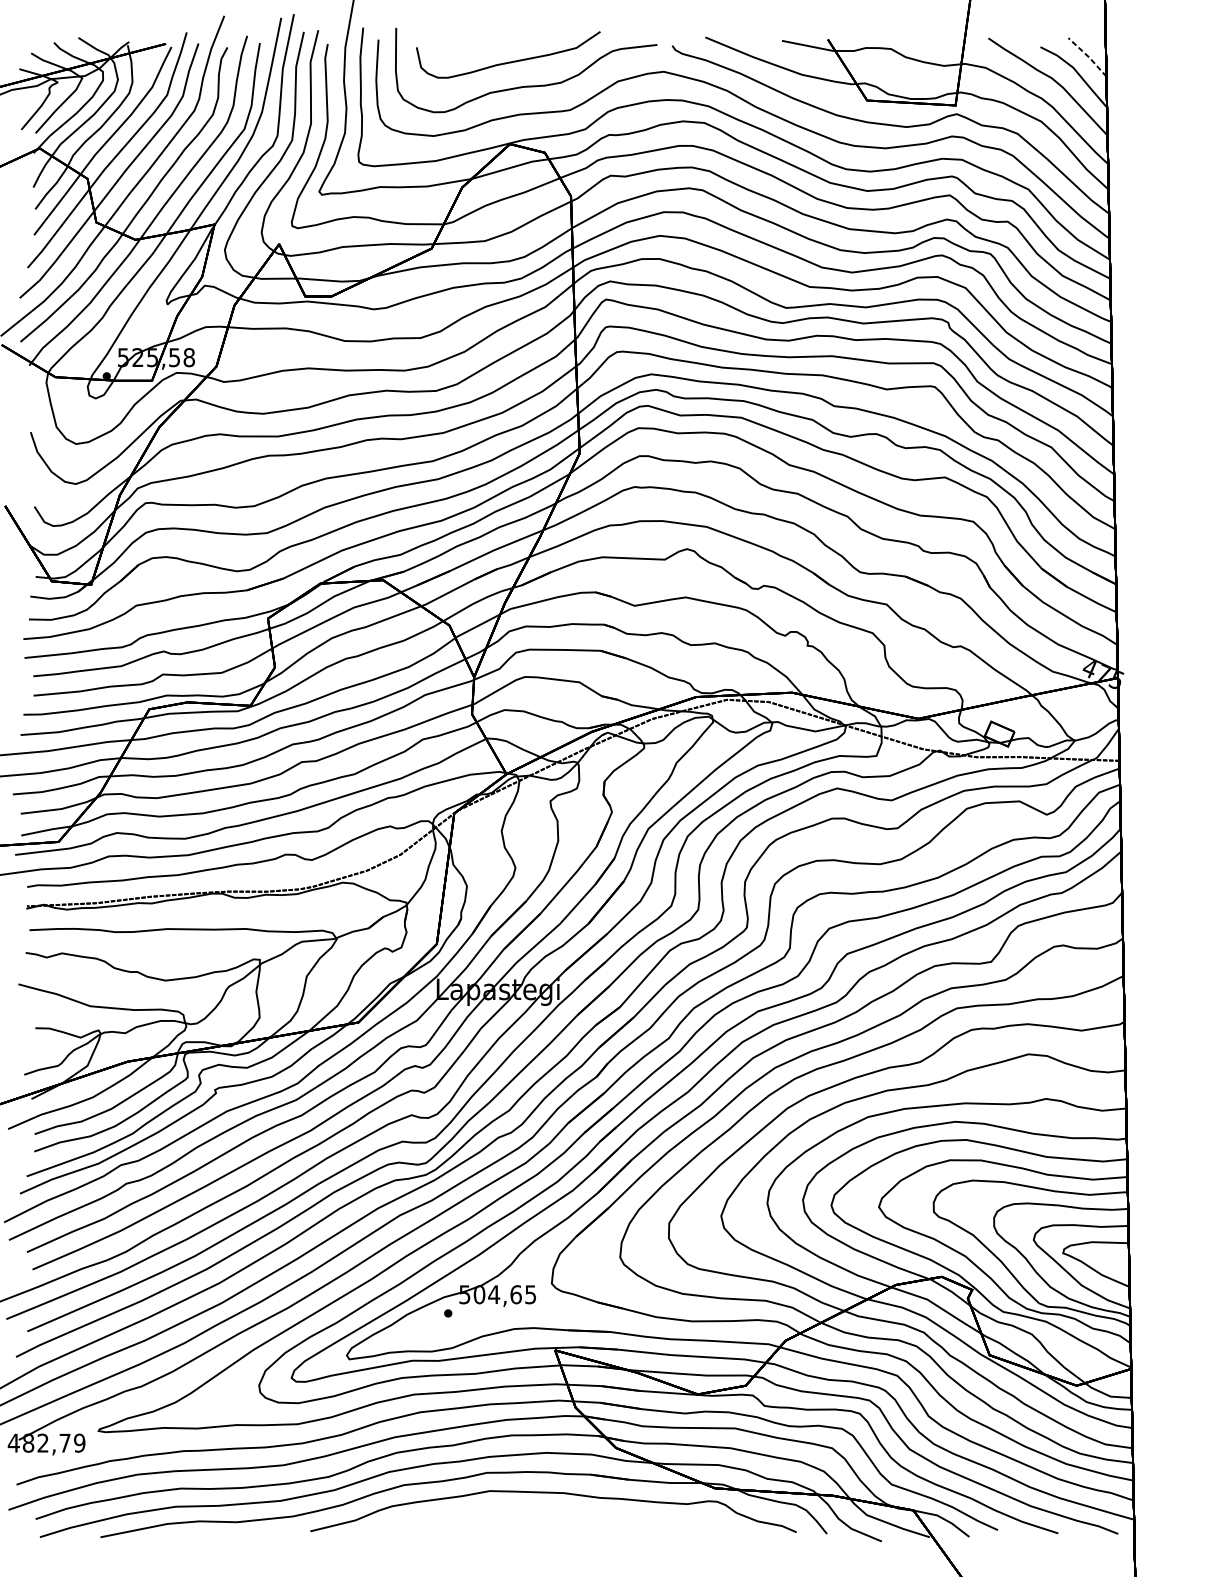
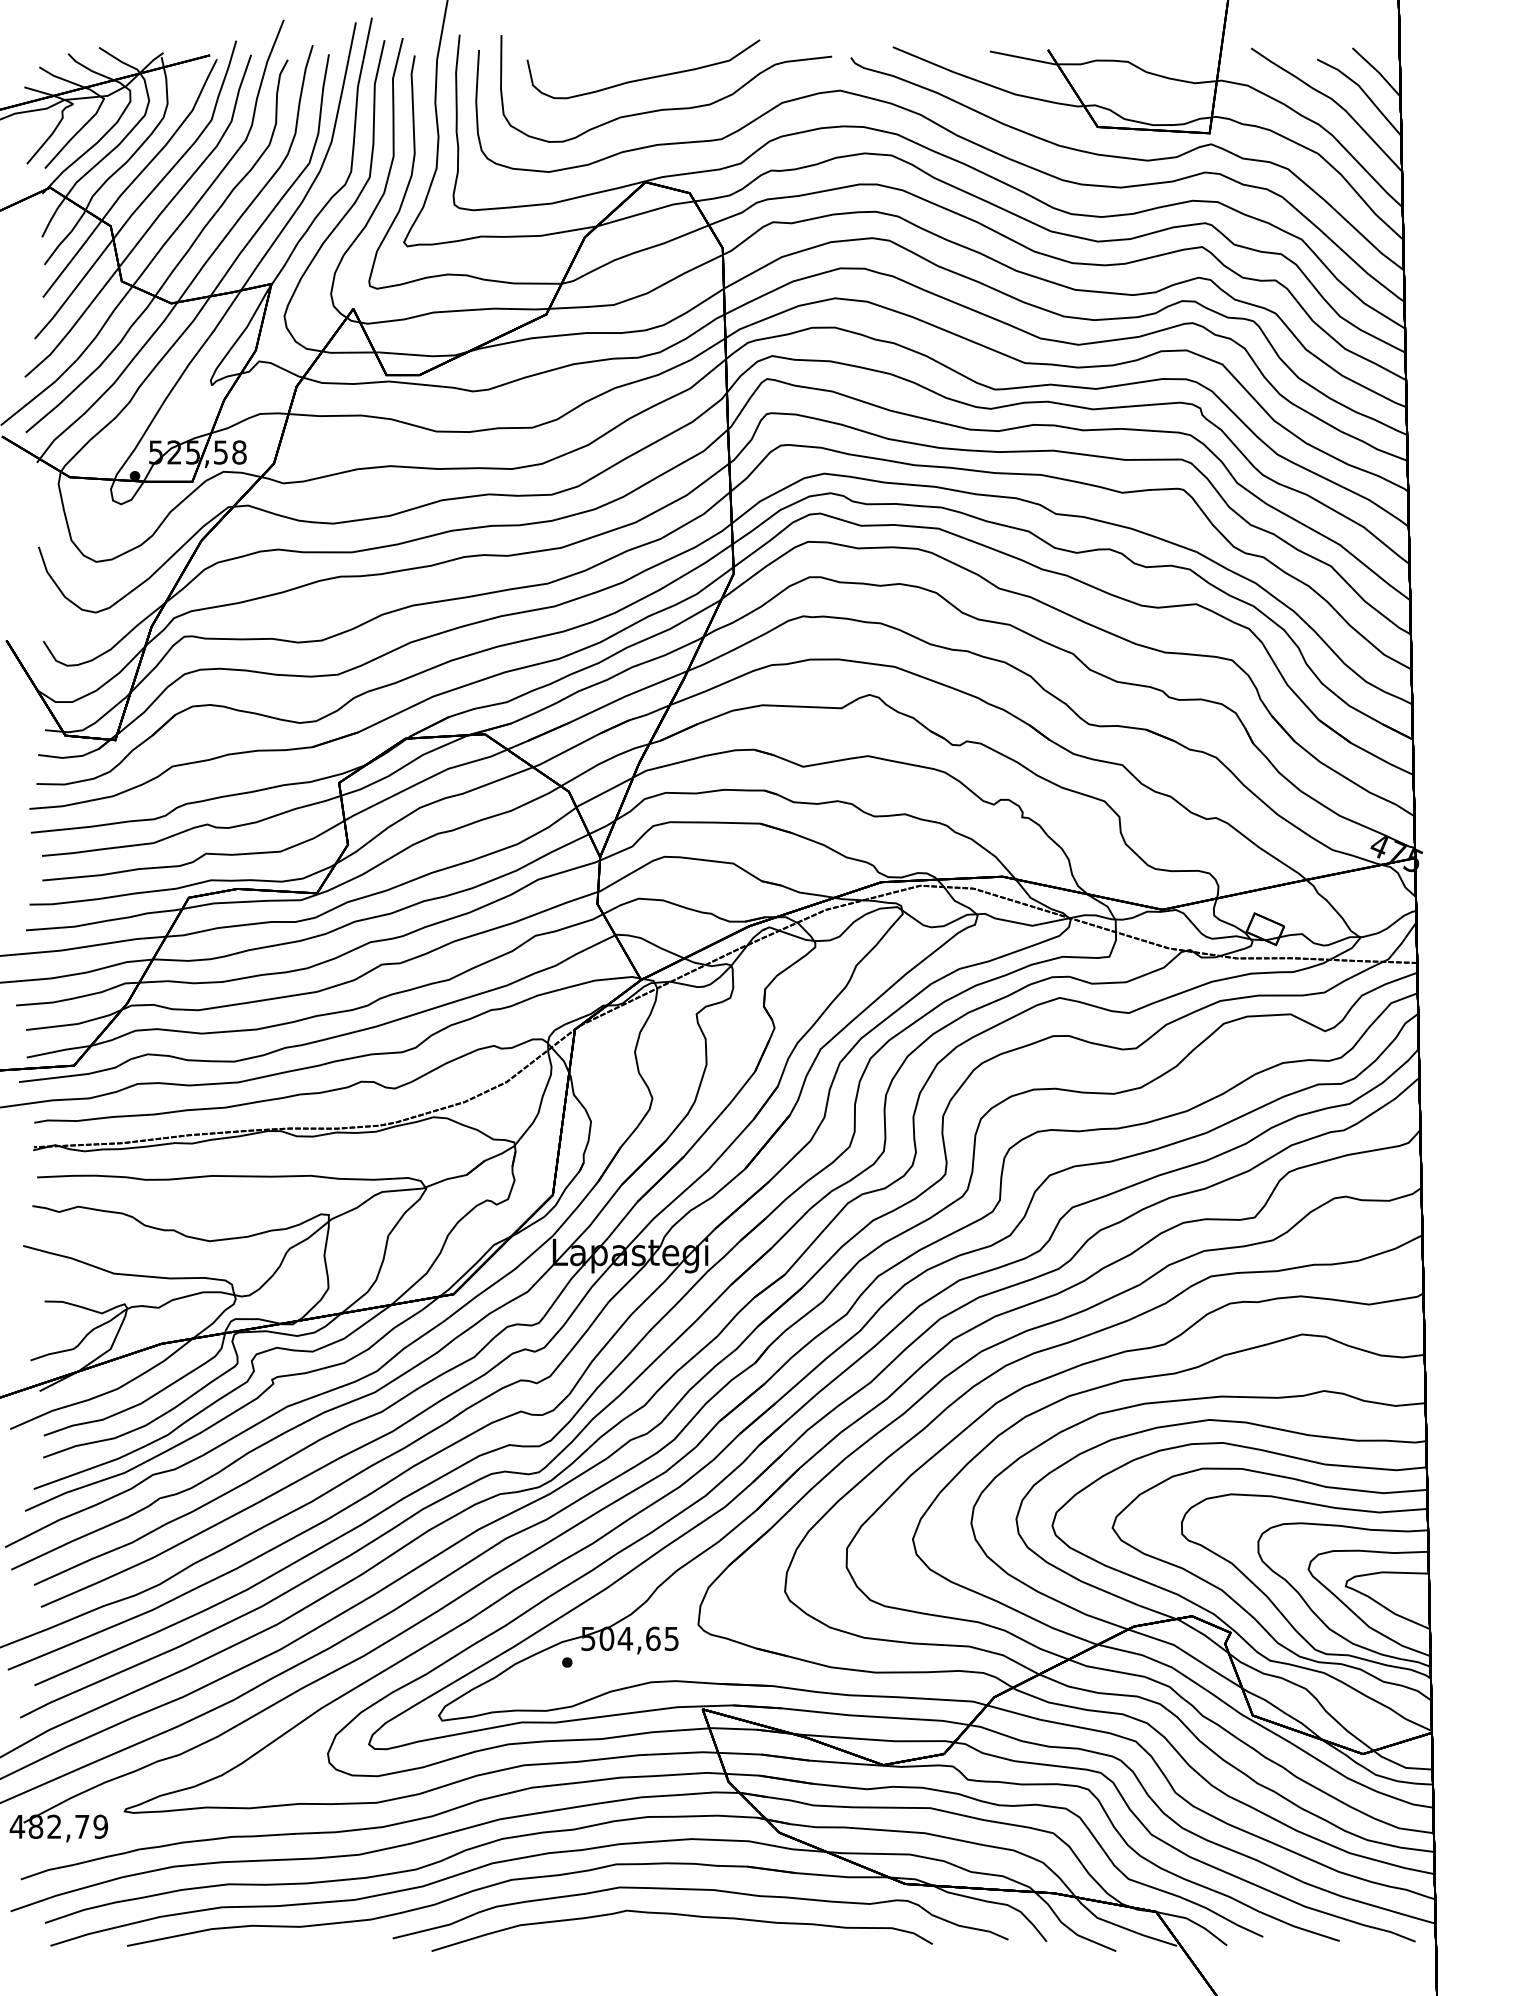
line: (1088, 56) -> (1377, 71), dashed -> solid
curve: (542, 1514) -> (686, 1916), added

